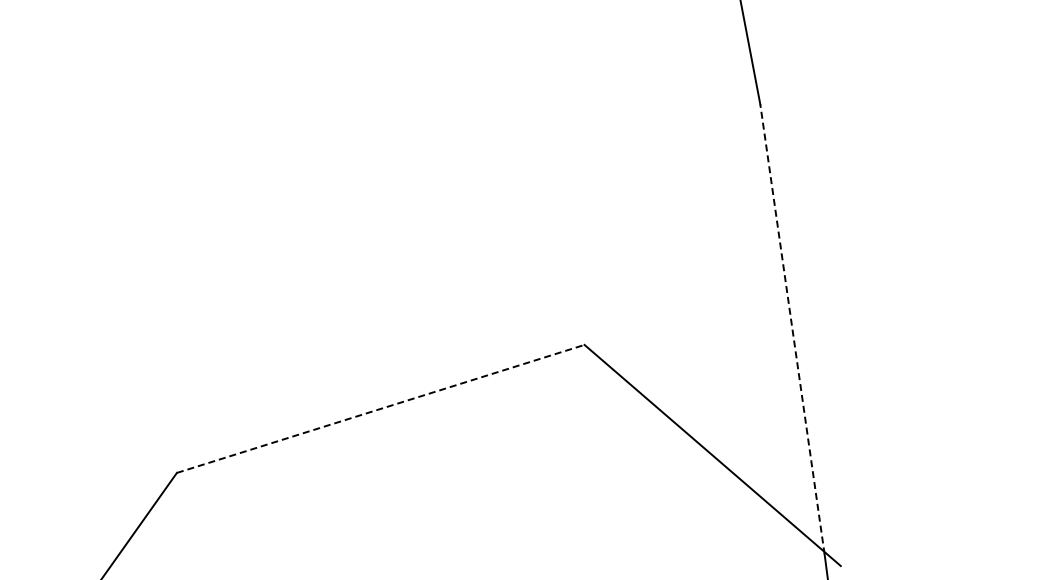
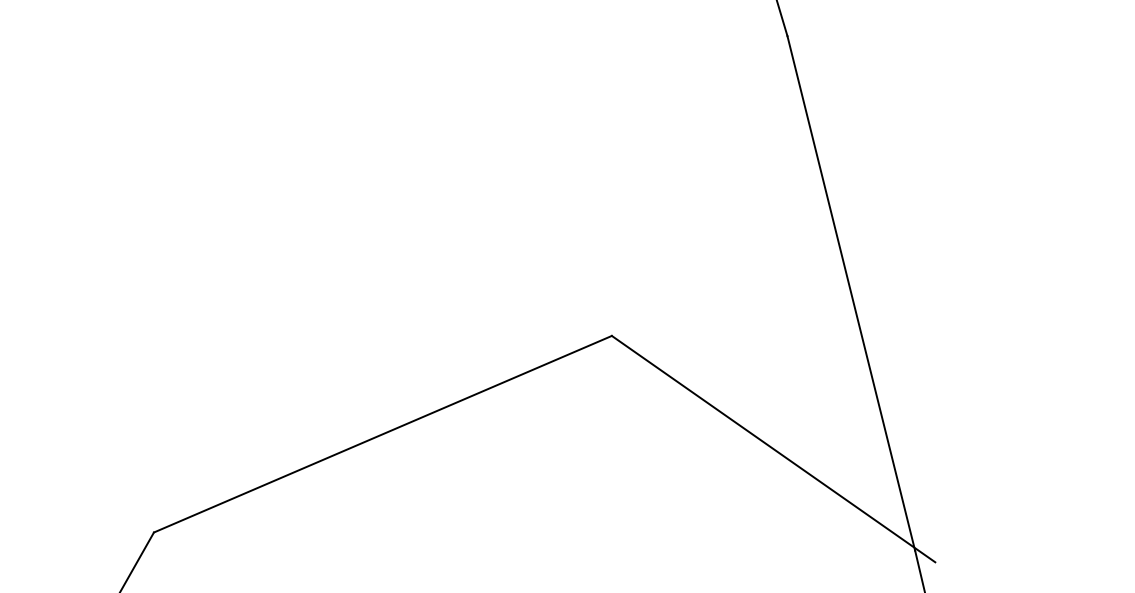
line: (792, 328) -> (851, 292), dashed -> solid
line: (380, 408) -> (382, 433), dashed -> solid

